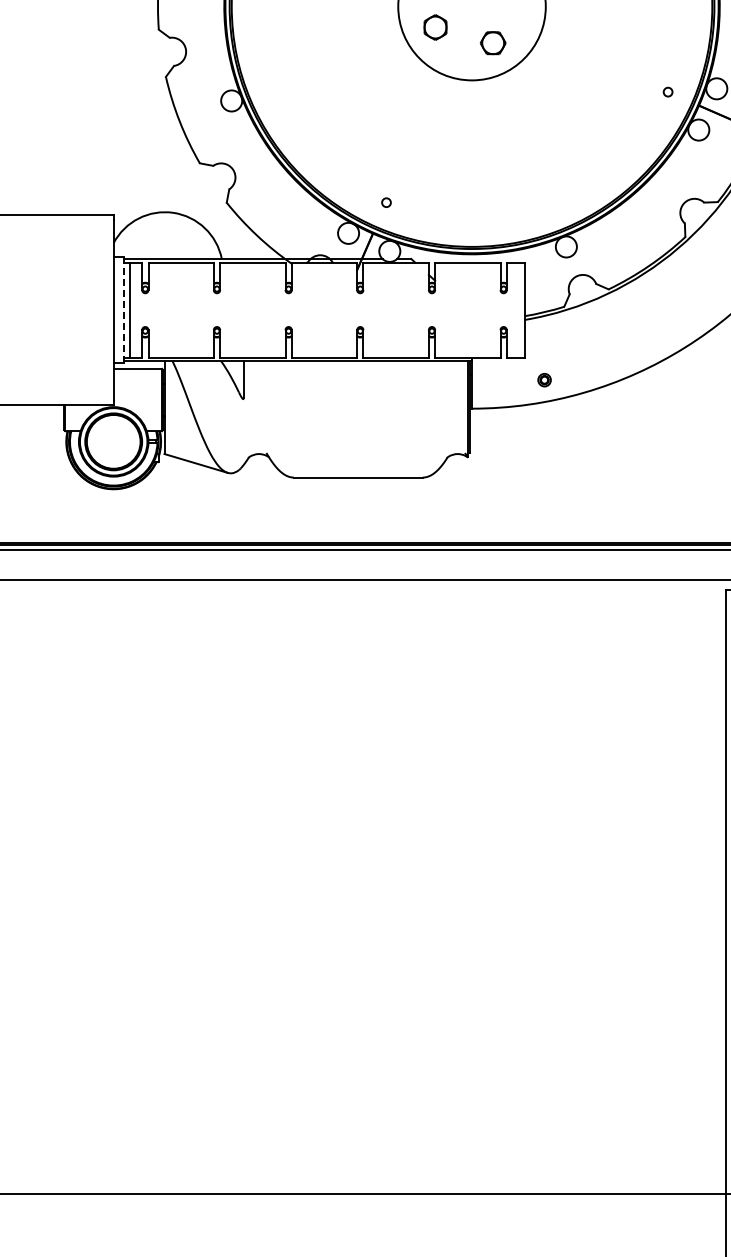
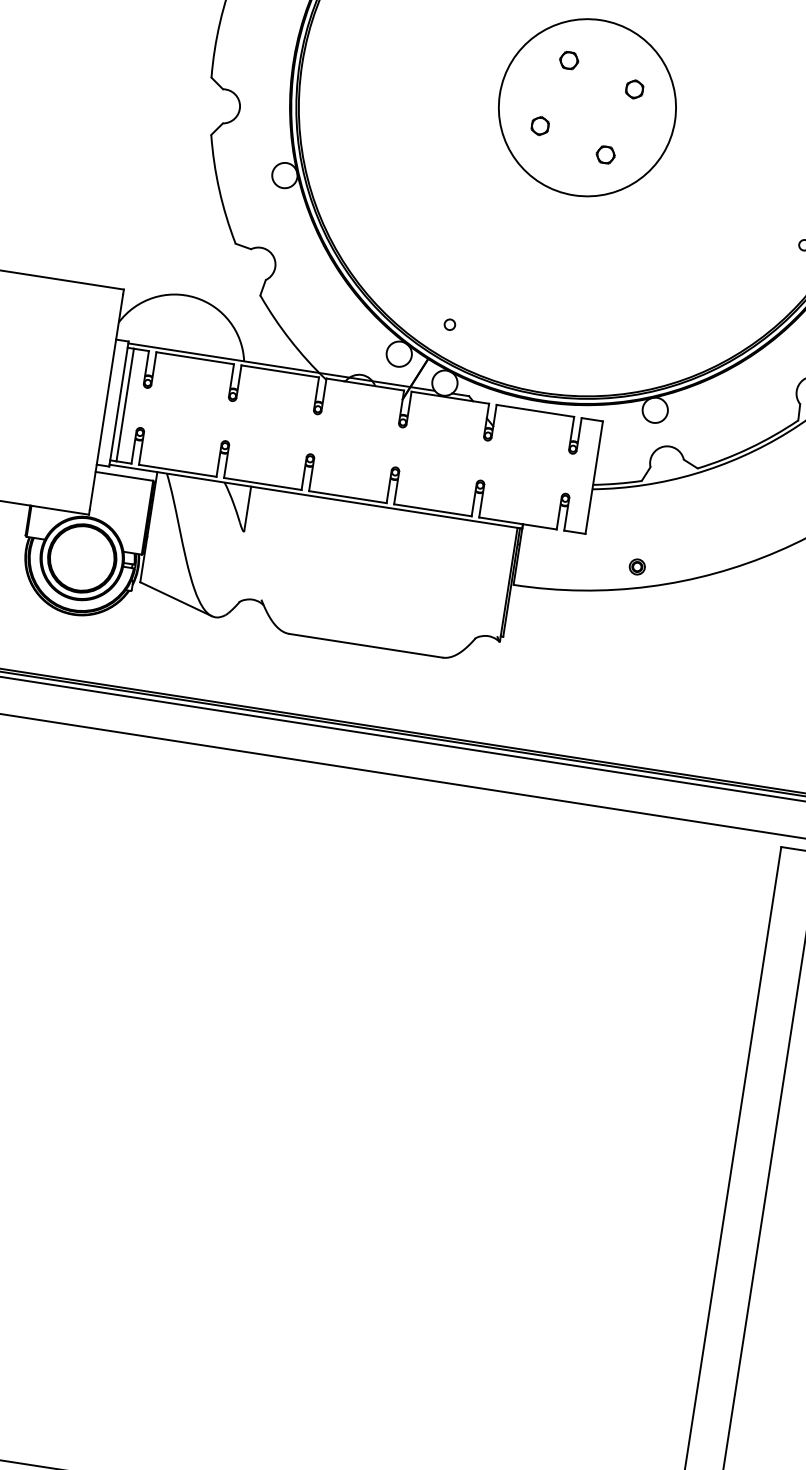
part: (435, 27) -> (540, 125), size x0.62
part: (492, 42) -> (605, 154), size x0.62
line: (124, 310) -> (119, 404), dashed -> solid
part: (544, 380) -> (637, 567), moved

